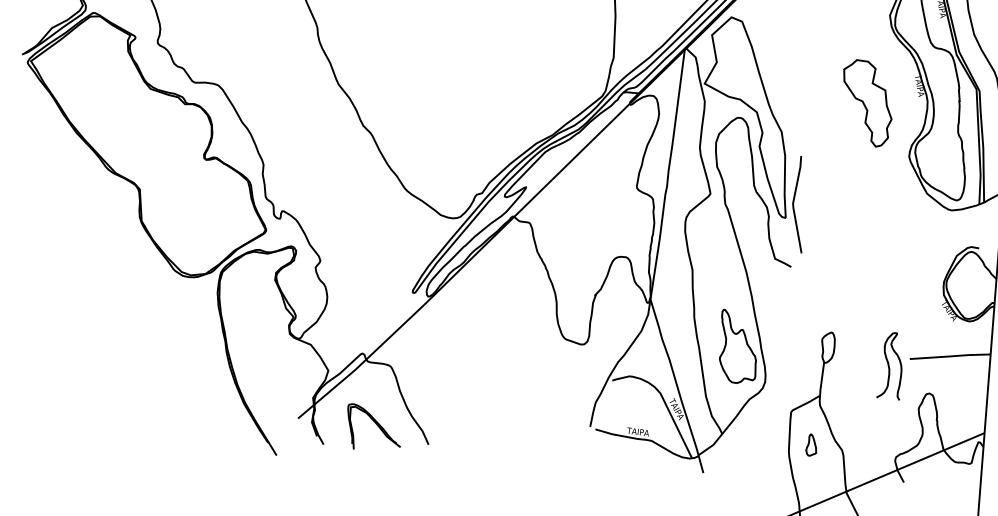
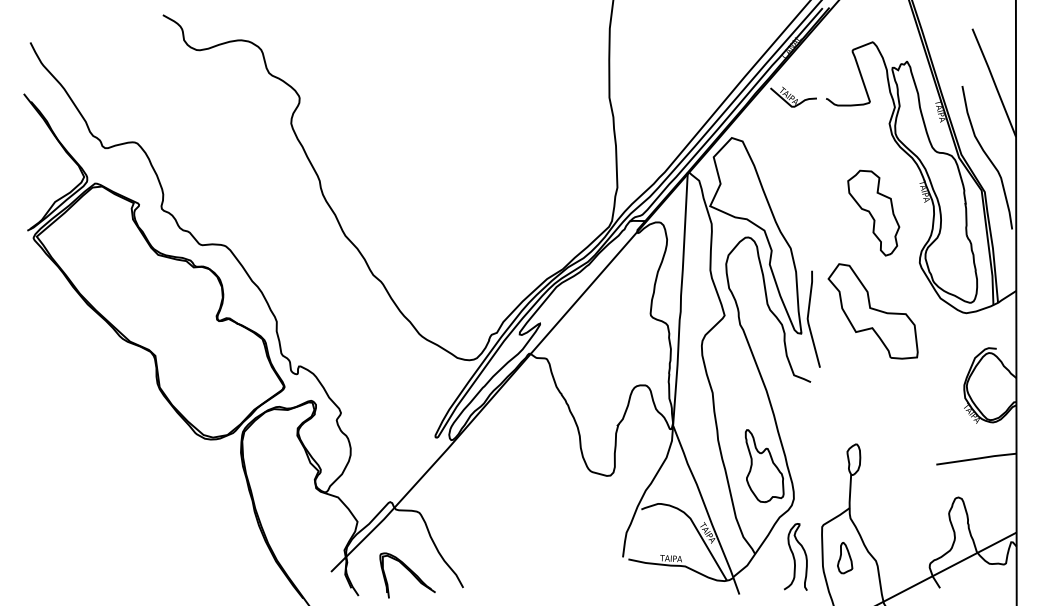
part: (858, 201) -> (872, 311), added
curve: (889, 365) -> (794, 556), moved
part: (811, 445) -> (845, 558), size x1.43

